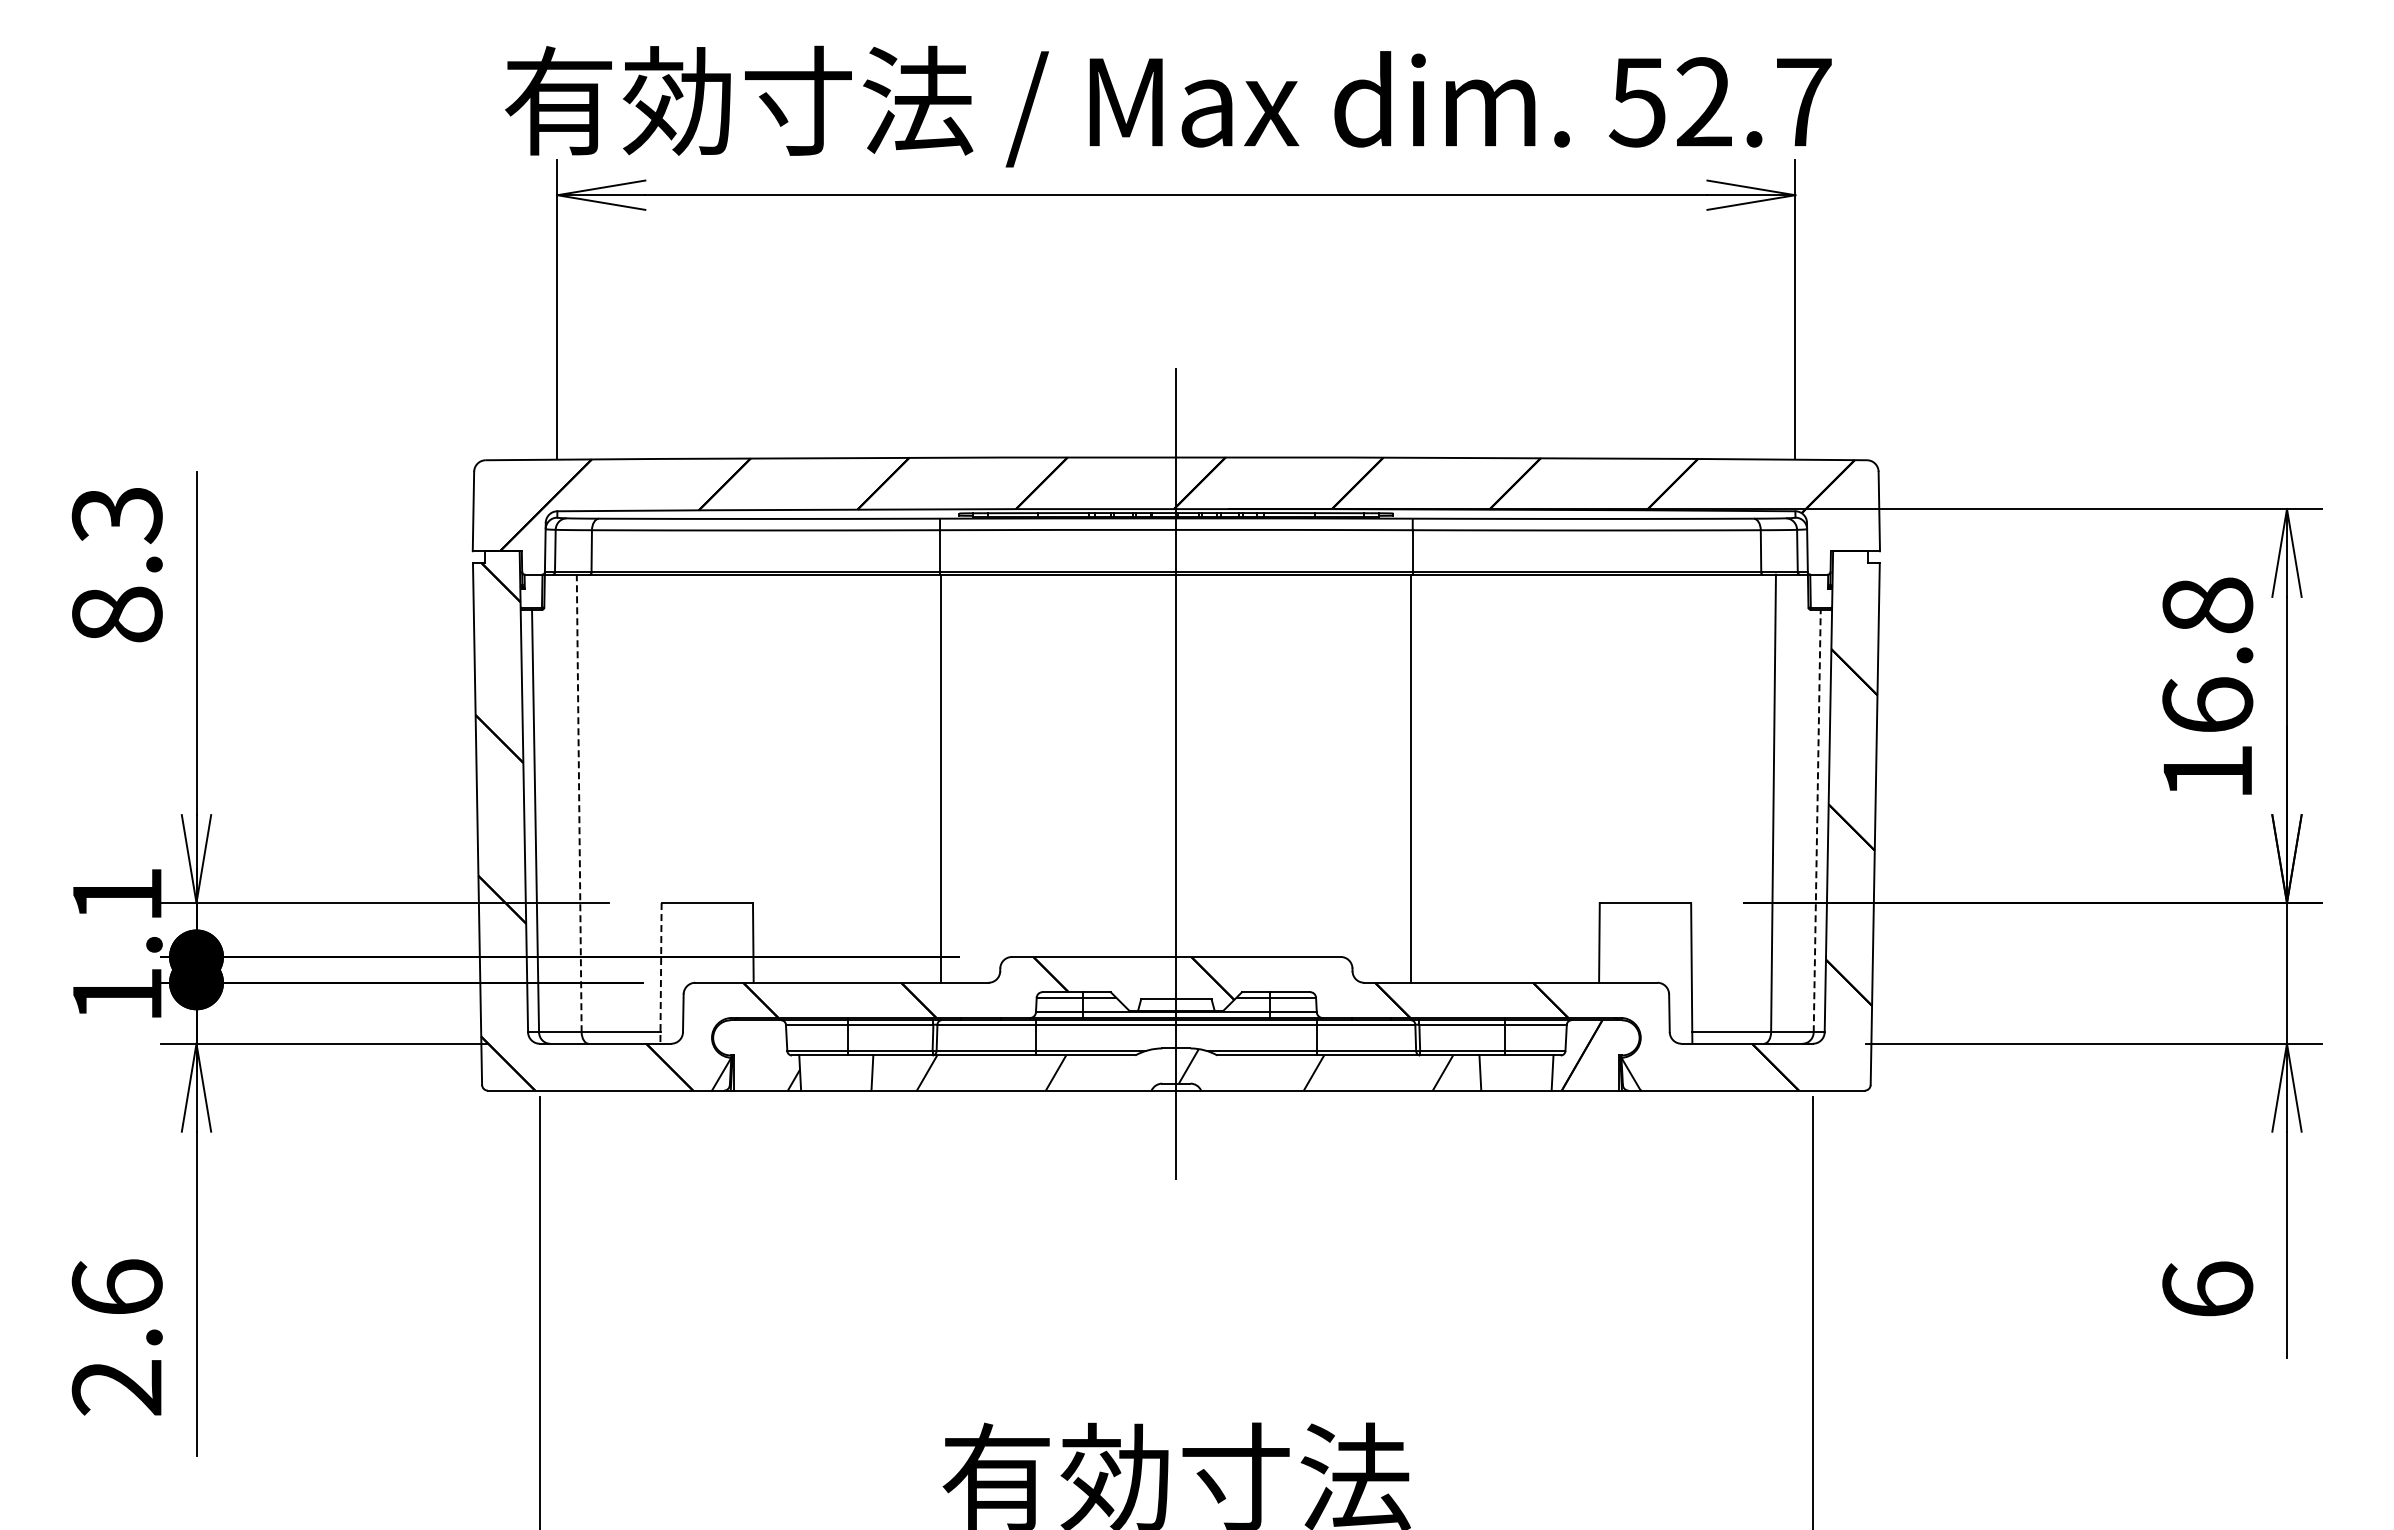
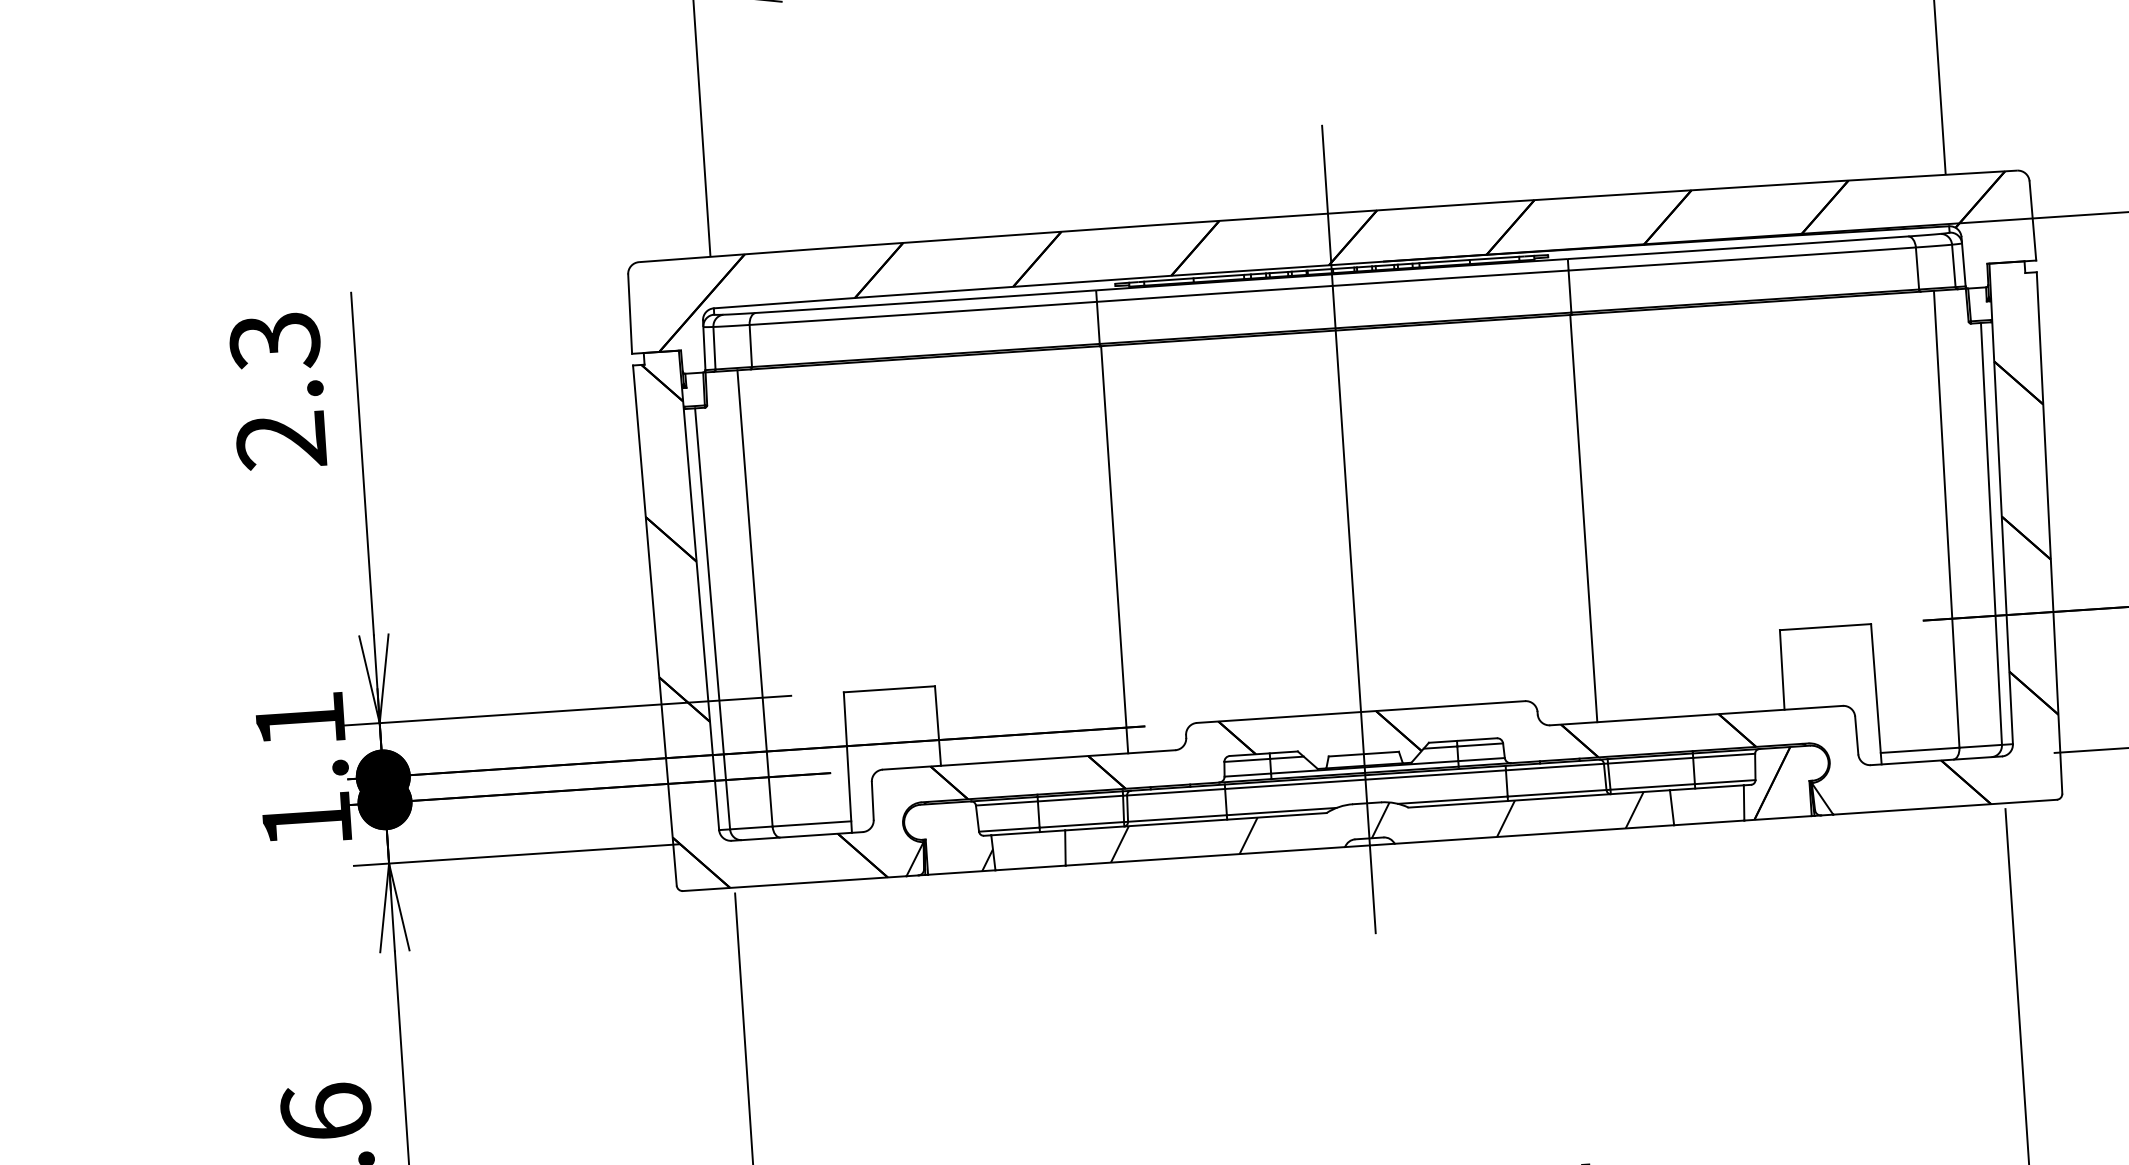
text: (116, 614) -> (280, 440), 8.3 -> 2.3
line: (579, 803) -> (755, 598), dashed -> solid
line: (1817, 820) -> (1991, 533), dashed -> solid
line: (661, 973) -> (848, 762), dashed -> solid

